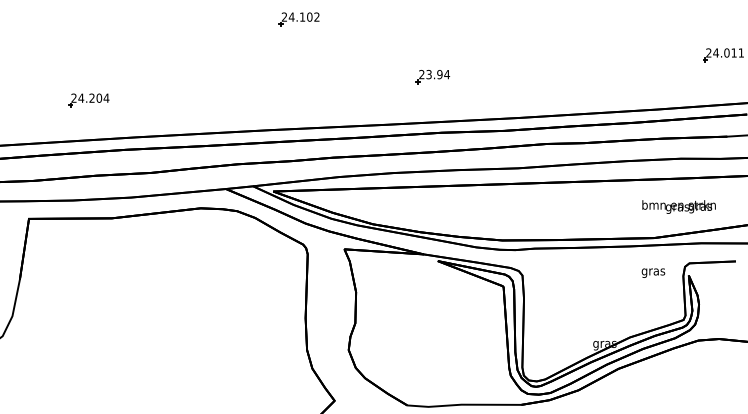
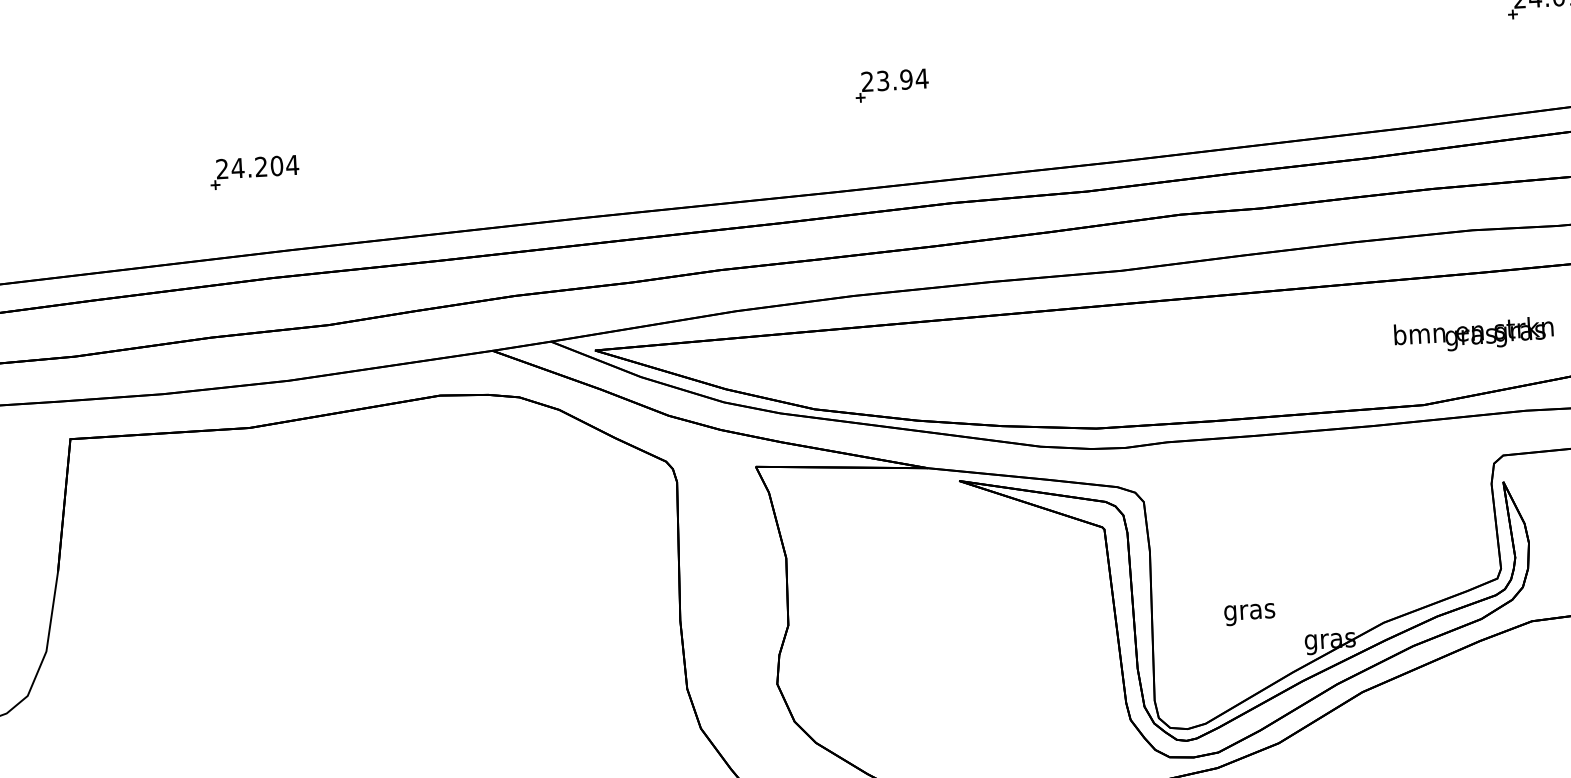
part: (432, 77) -> (890, 86), moved
part: (88, 100) -> (253, 172), moved
text: (653, 272) -> (1249, 613), moved

